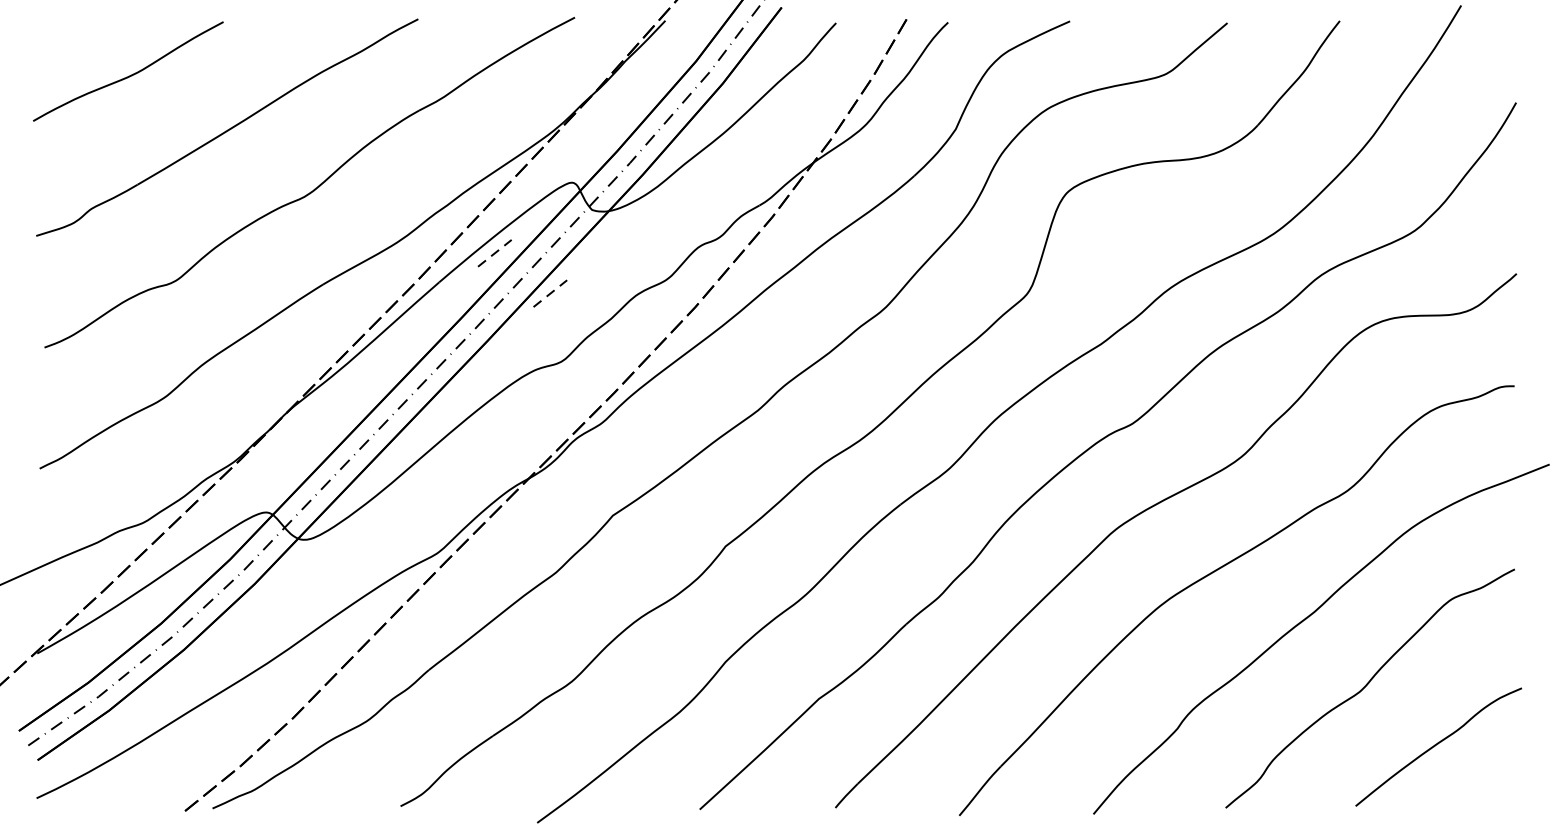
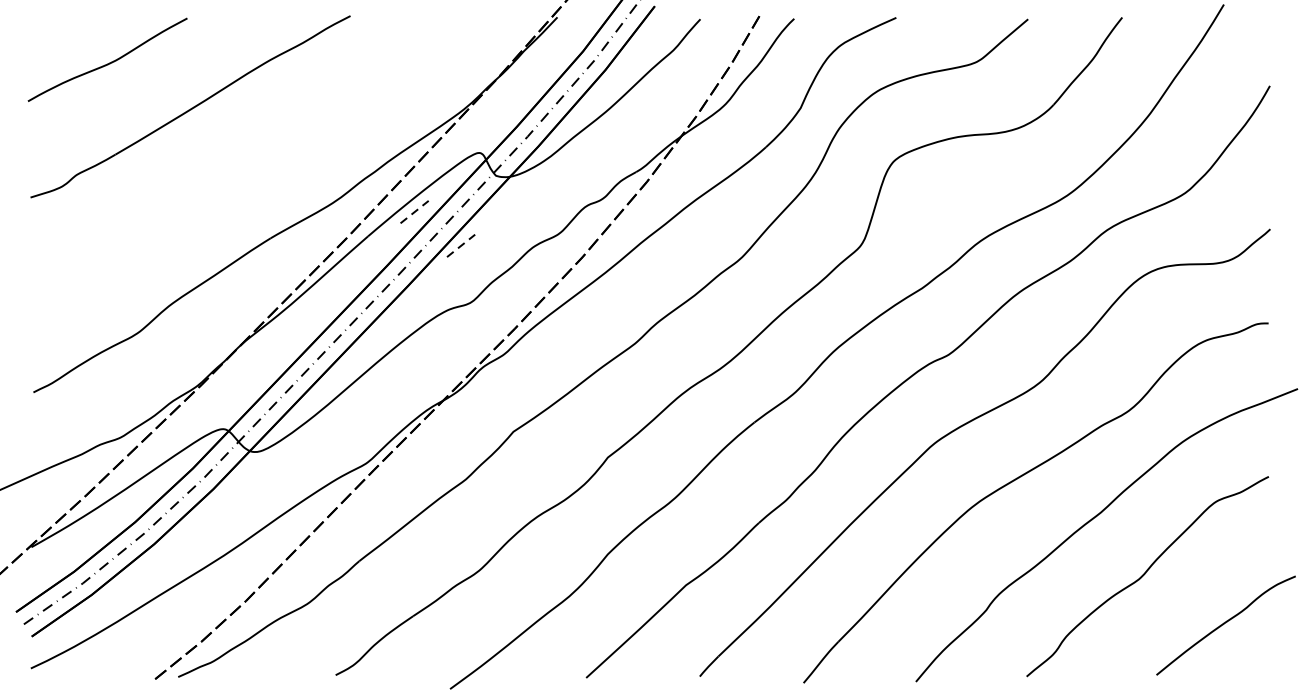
part: (314, 188) -> (263, 157), removed
curve: (1436, 745) -> (1224, 624), moved

